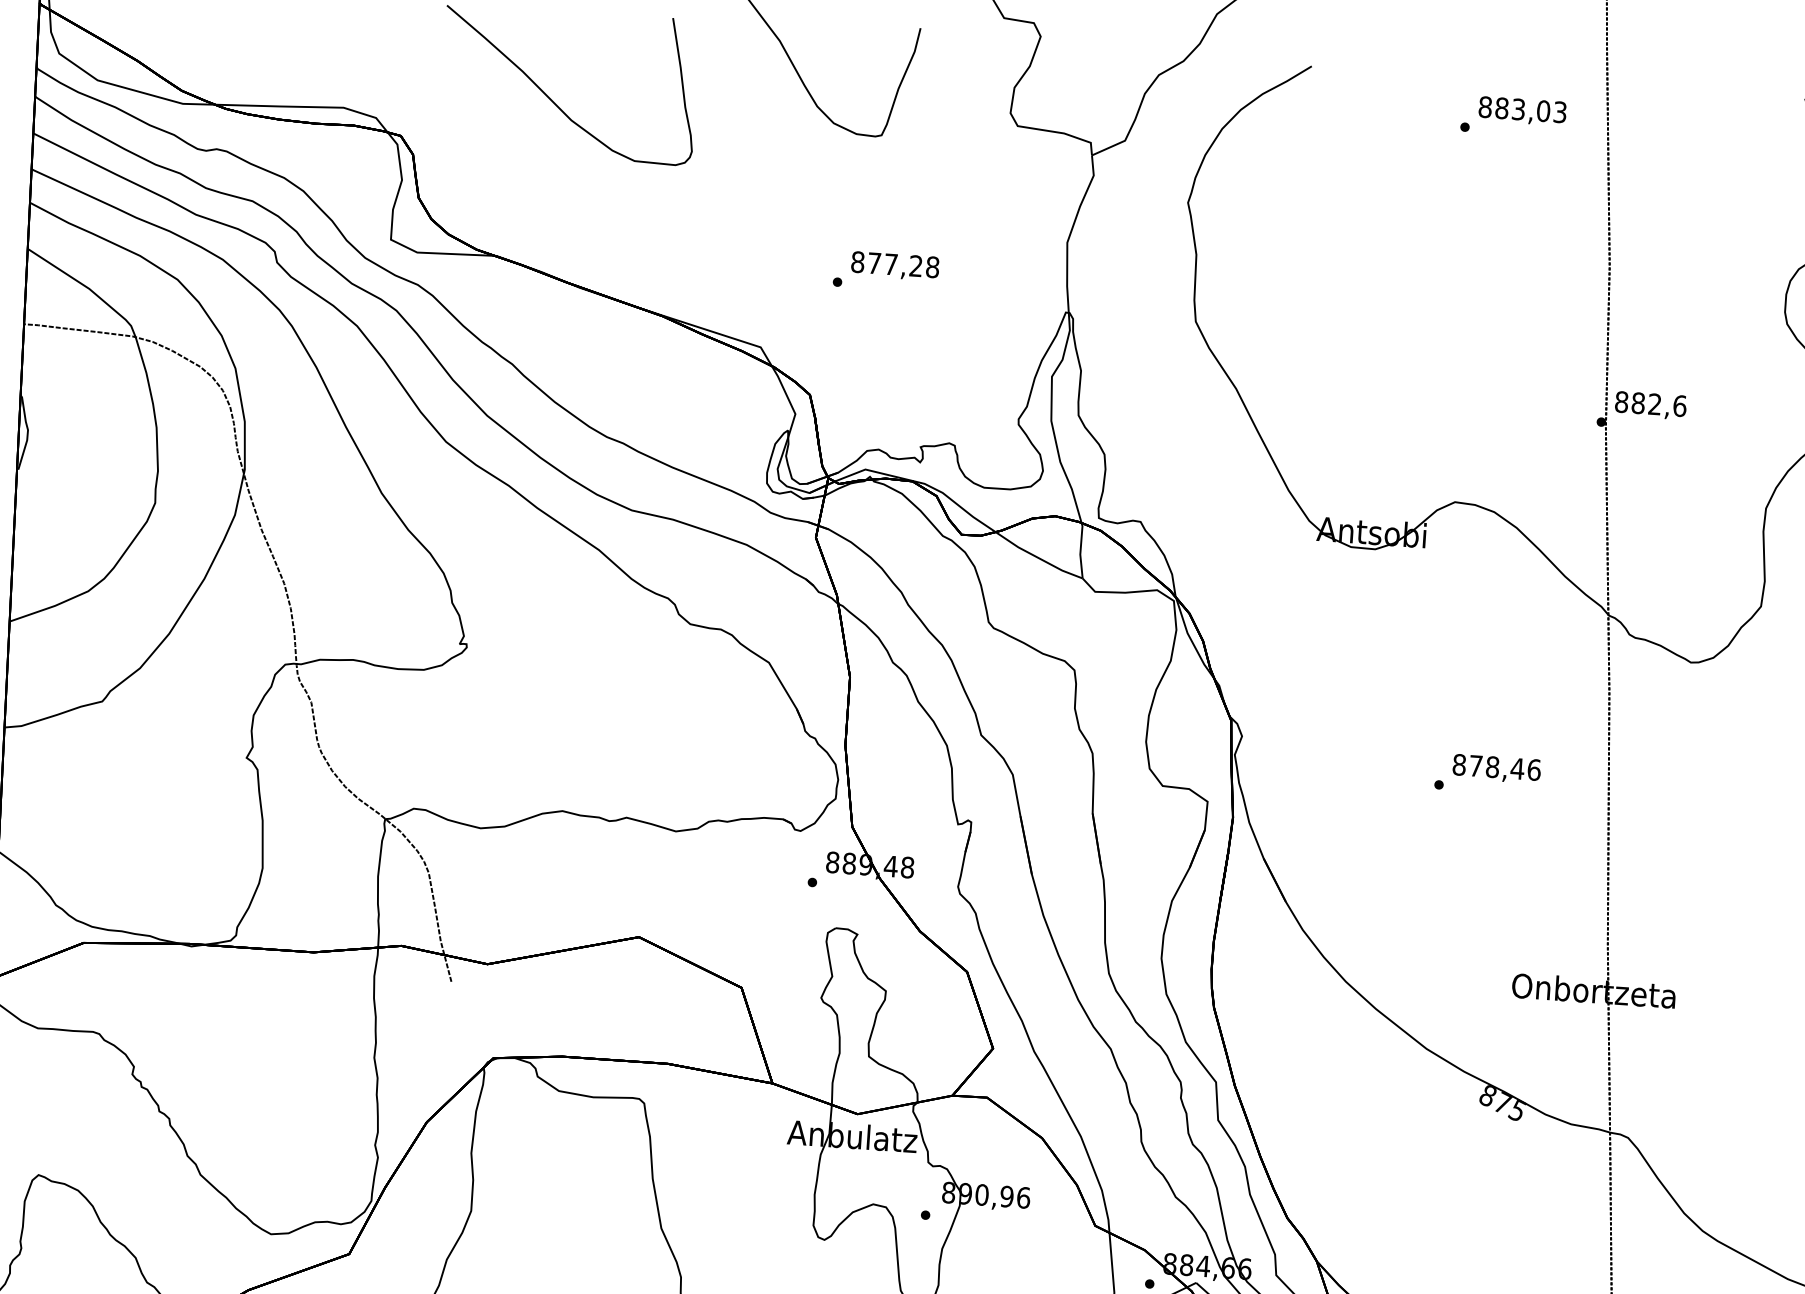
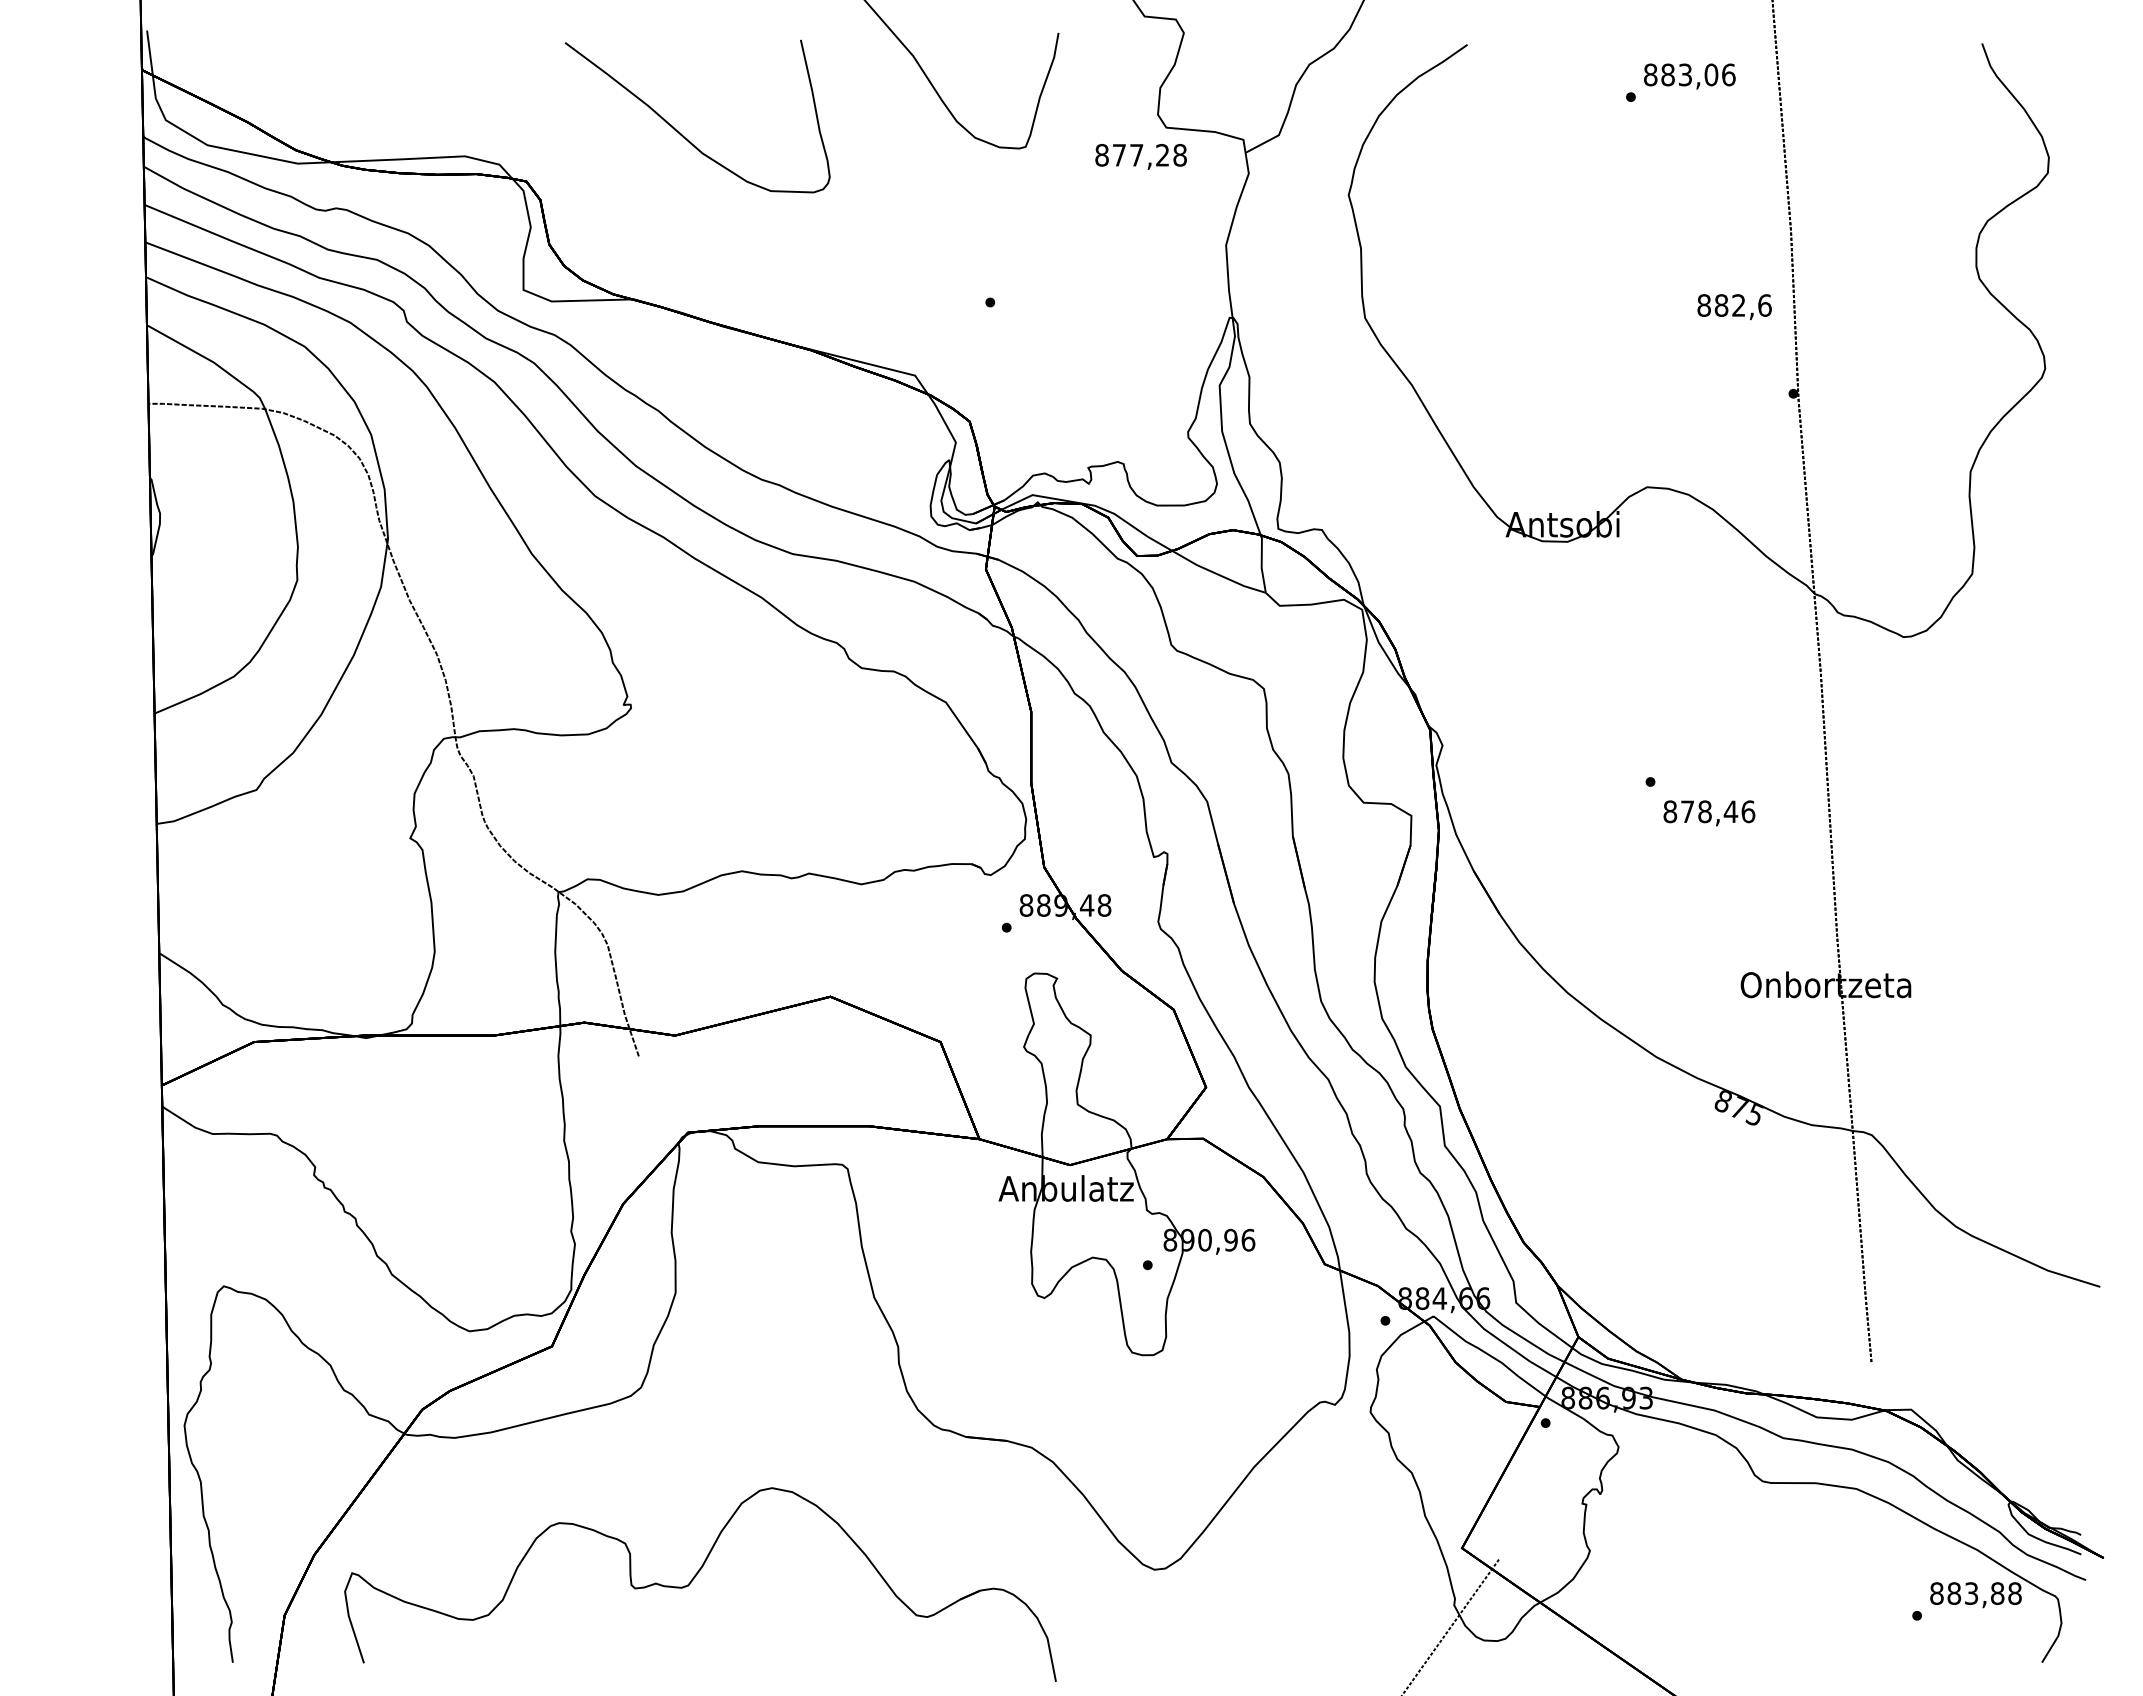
text: (1559, 111) -> (1728, 74), 883,03 -> 883,06
text: (894, 265) -> (1140, 156), moved
text: (1650, 405) -> (1734, 307), moved
text: (1496, 769) -> (1709, 813), moved

